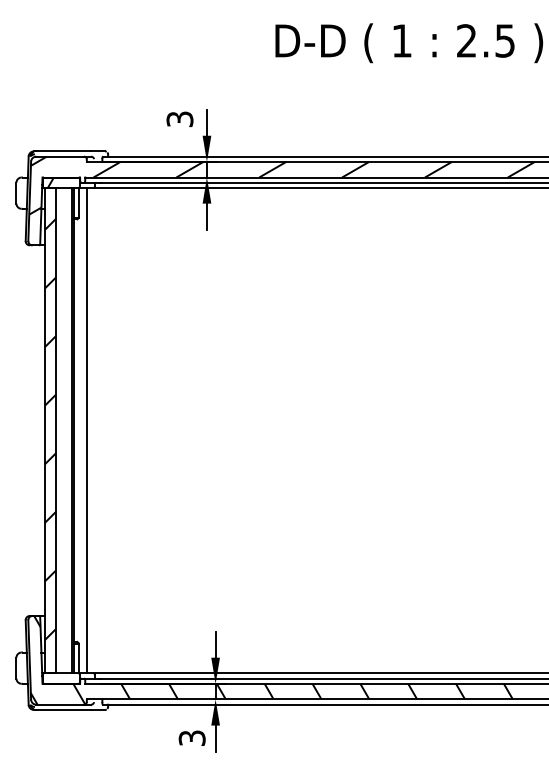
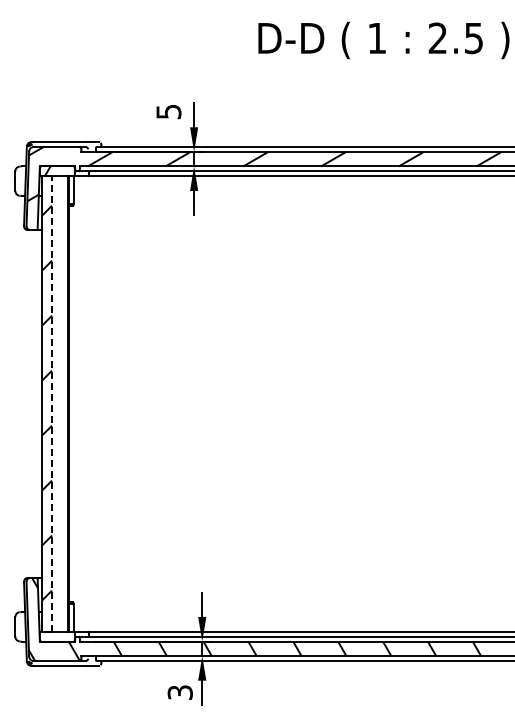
text: (179, 118) -> (168, 111), 3 -> 5
line: (86, 430) -> (81, 403), removed
line: (56, 431) -> (52, 404), solid -> dashed

